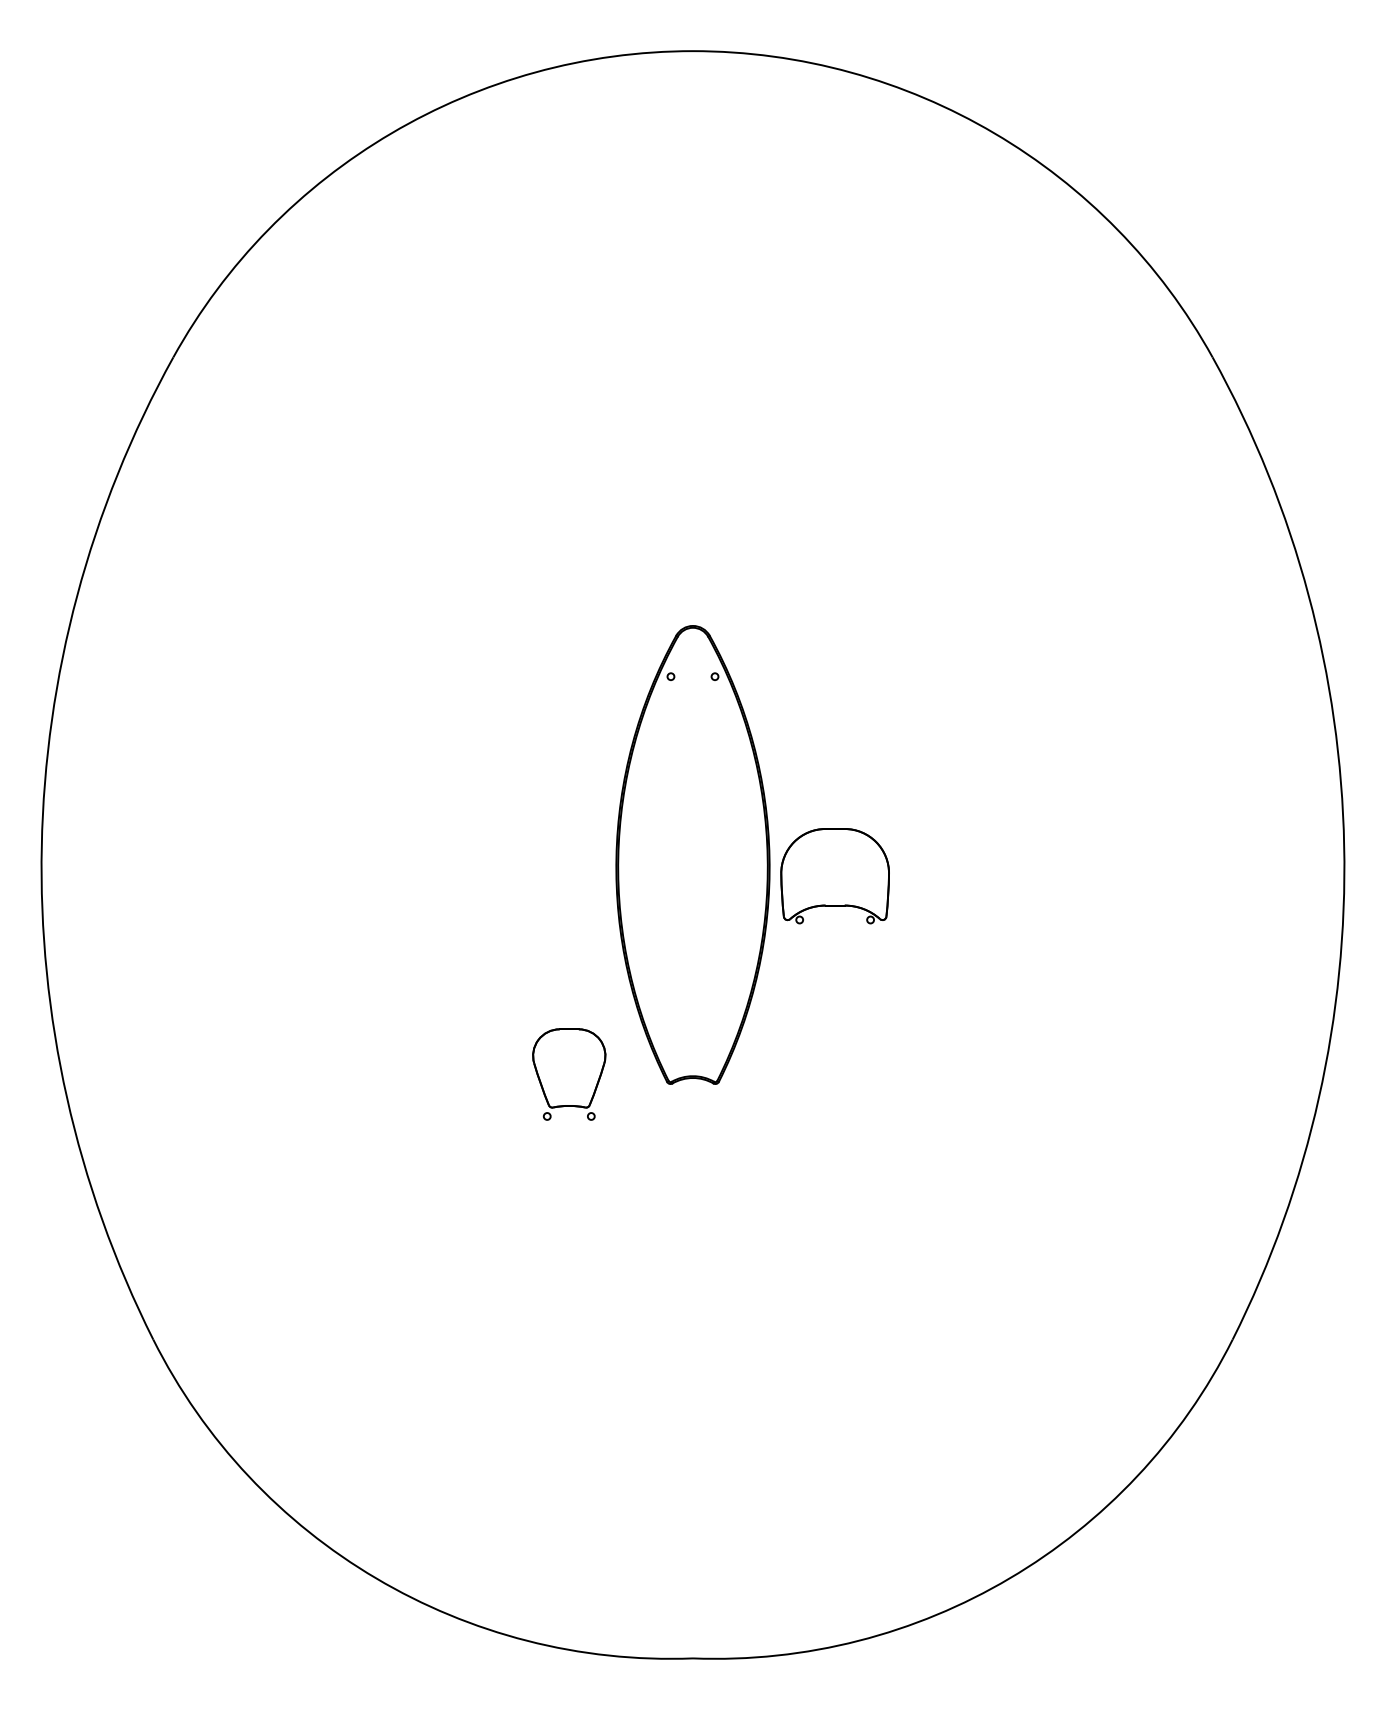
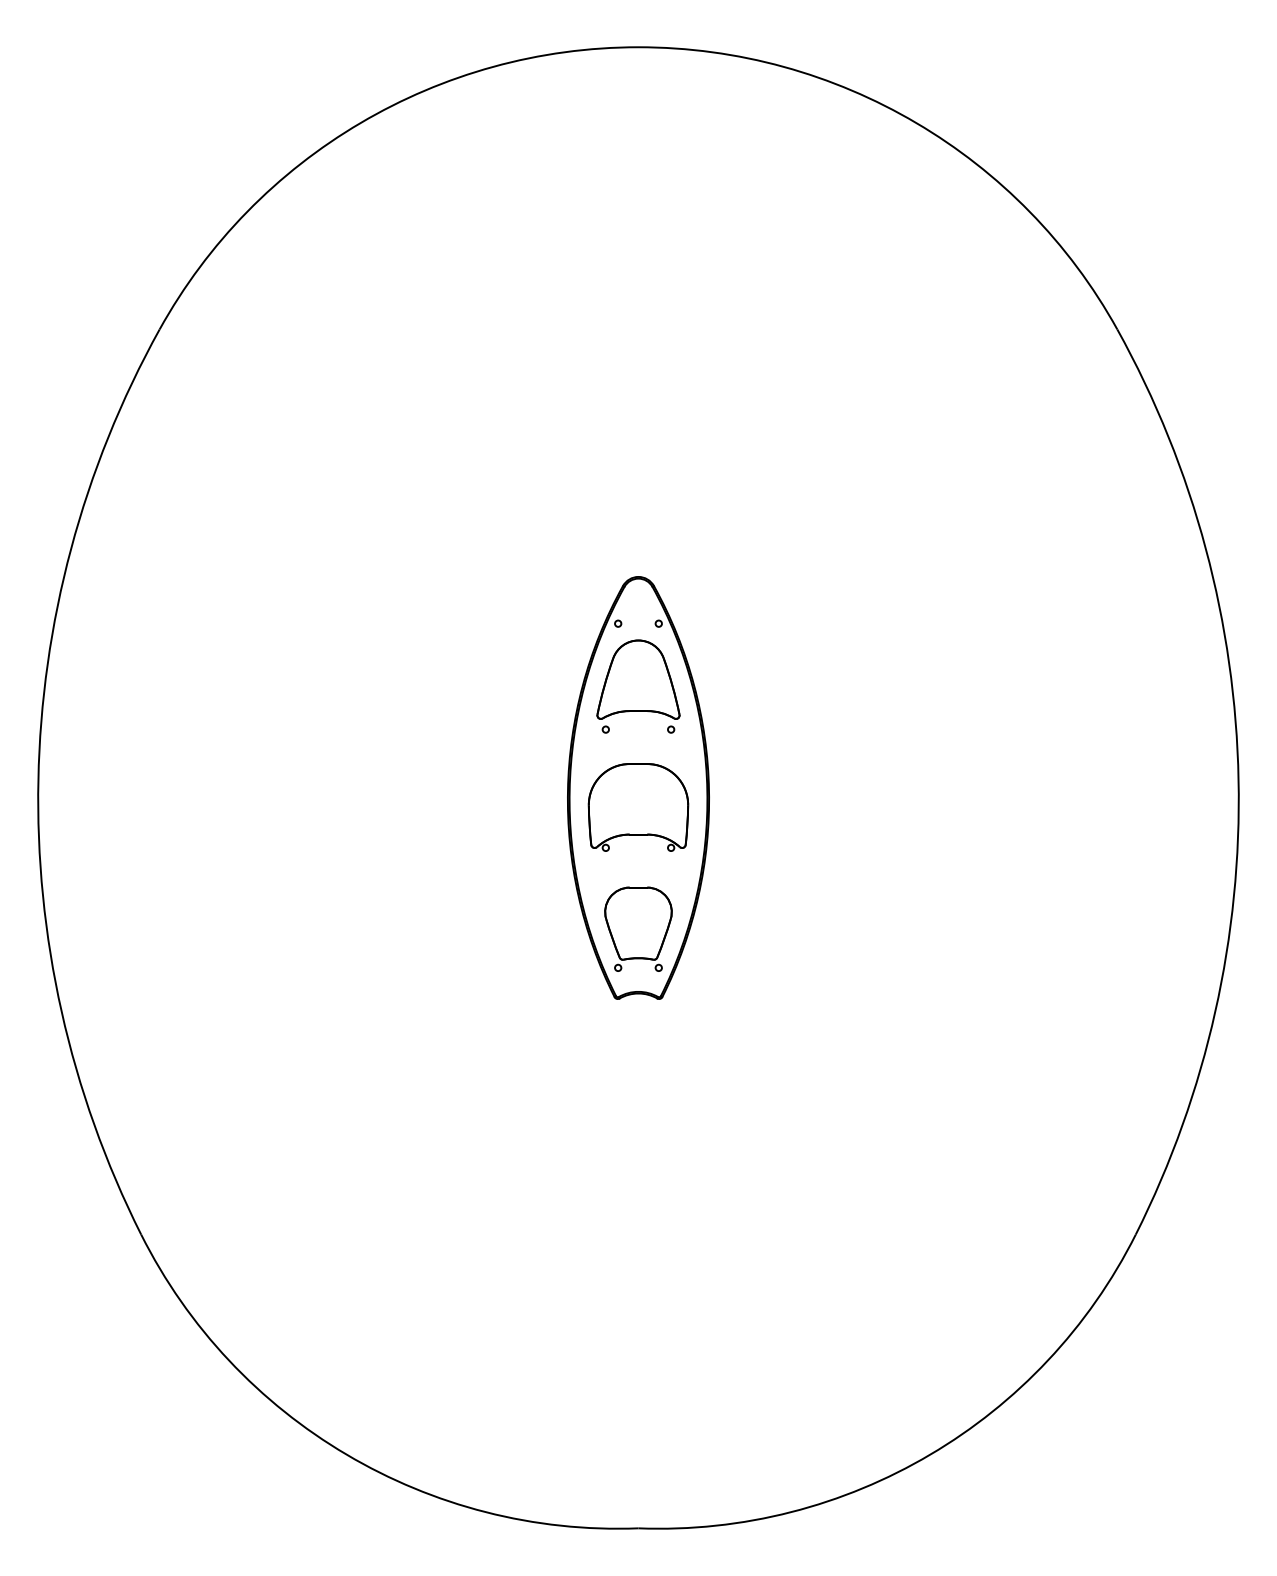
part: (693, 744) -> (638, 686), added
part: (835, 876) -> (638, 807), moved
part: (569, 1073) -> (638, 928), moved

